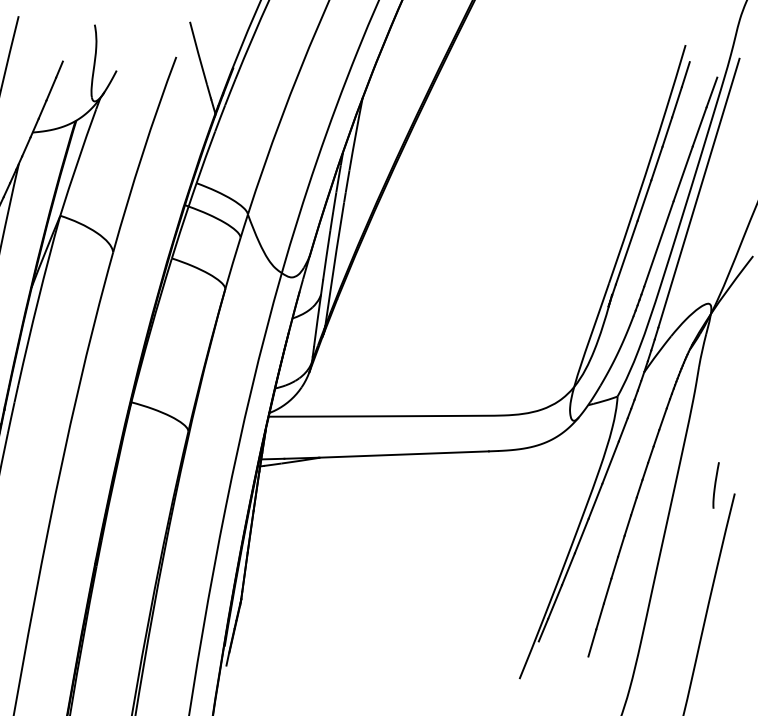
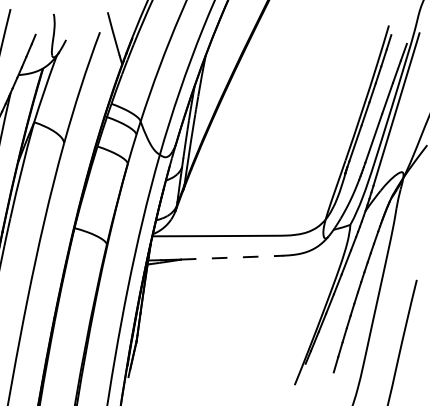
line: (404, 454) -> (229, 257), solid -> dashed
line: (714, 485) -> (405, 275), removed

